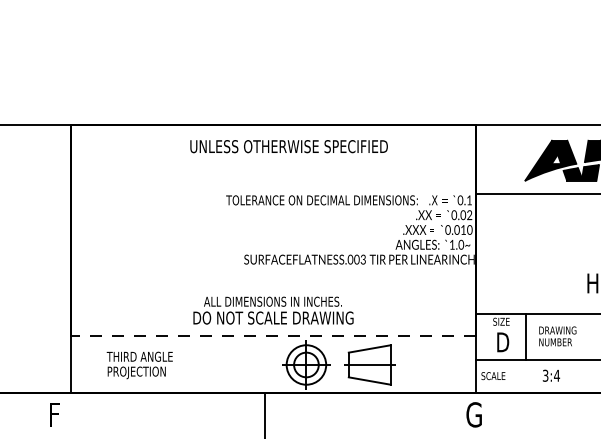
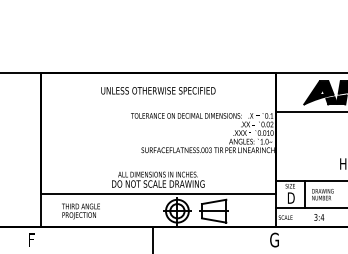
text: (289, 146) -> (158, 90), moved
line: (271, 336) -> (157, 194), dashed -> solid

